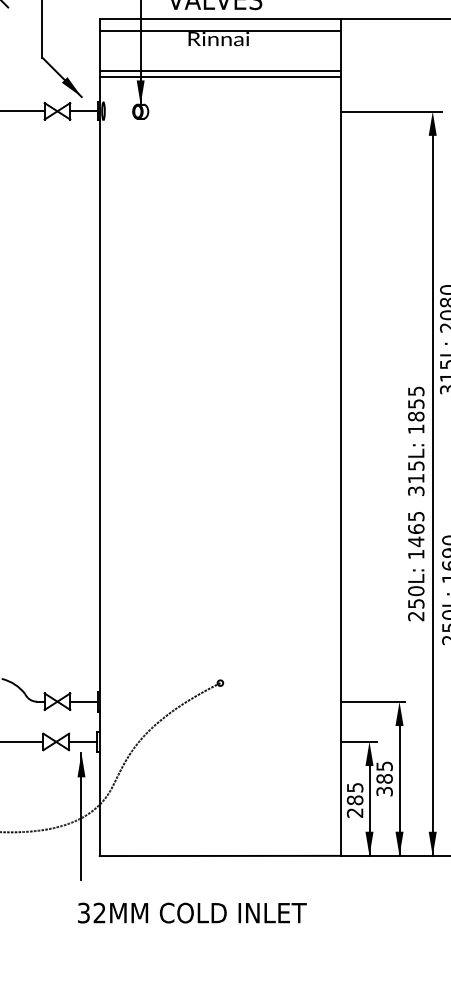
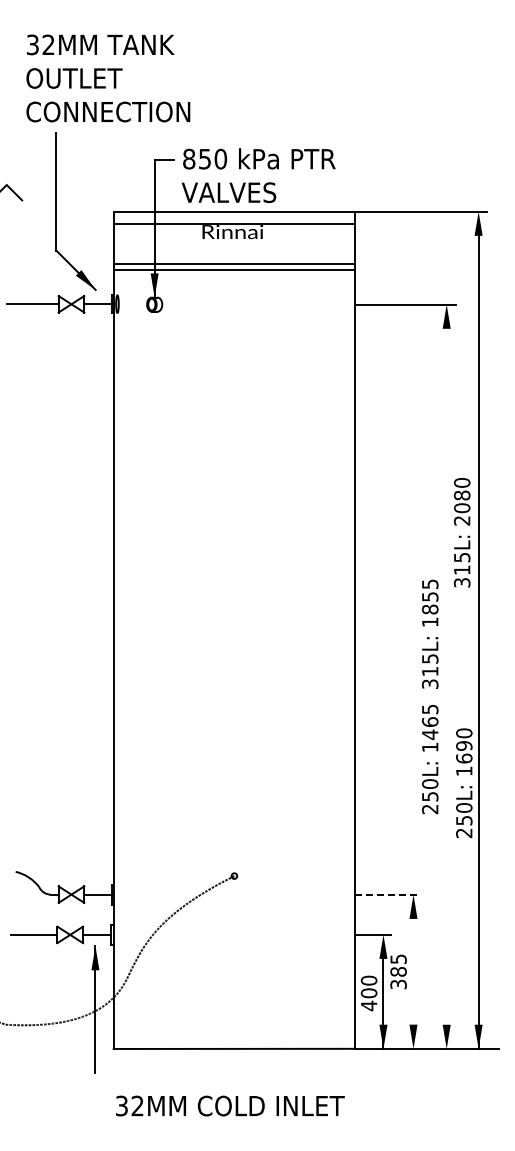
line: (432, 495) -> (446, 688), removed
line: (373, 701) -> (387, 894), solid -> dashed
line: (399, 790) -> (413, 983), removed
text: (354, 800) -> (368, 993), 285 -> 400
text: (192, 912) -> (230, 1105), moved

